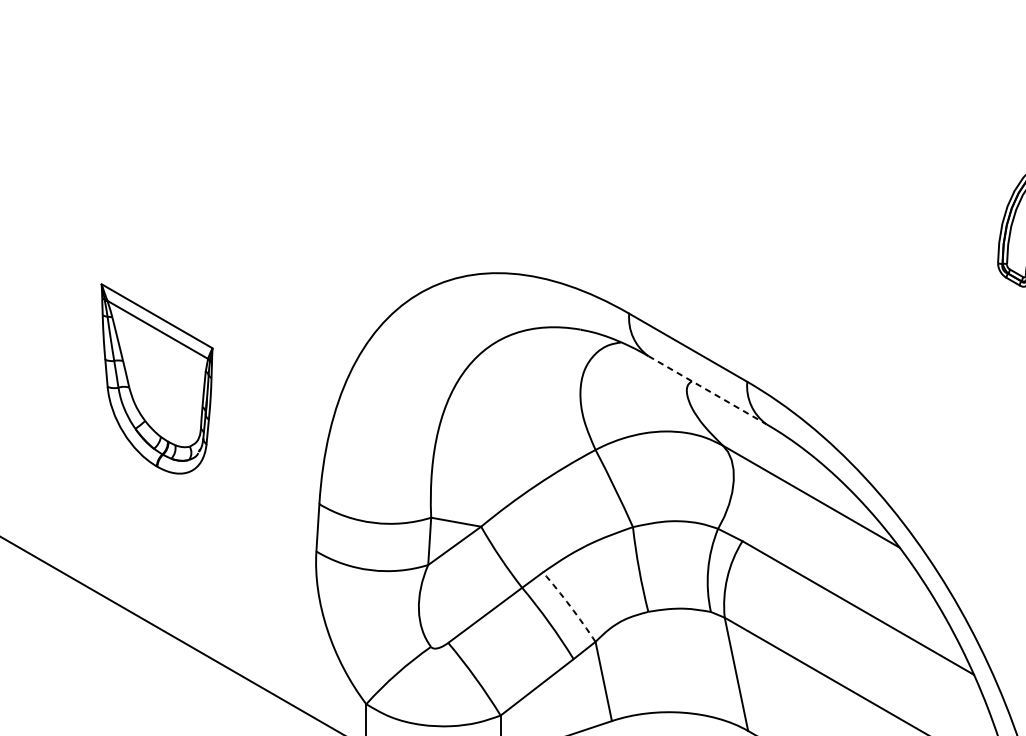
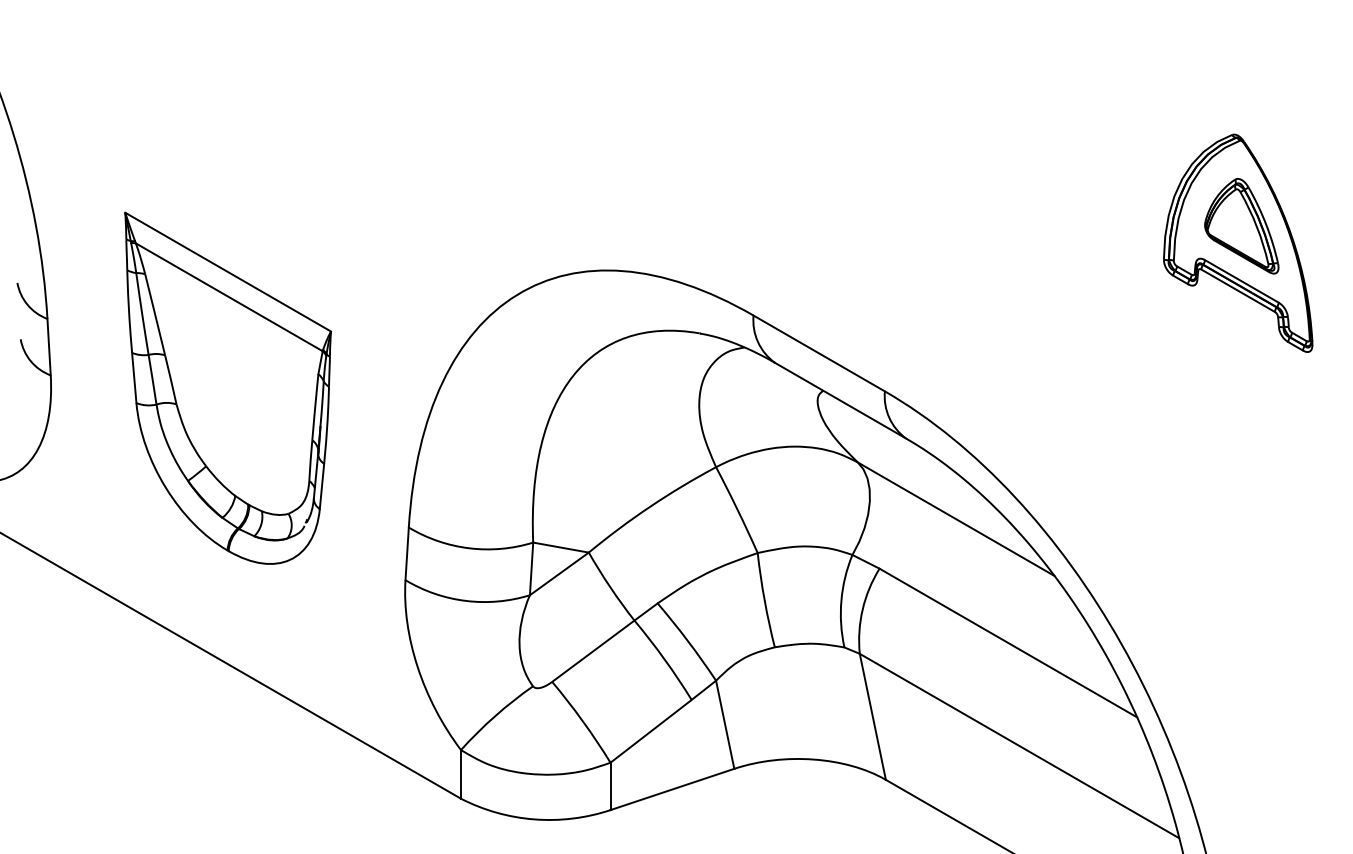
part: (157, 378) -> (228, 387), size x1.67
line: (707, 390) -> (840, 400), dashed -> solid
arc: (570, 606) -> (688, 641), dashed -> solid

